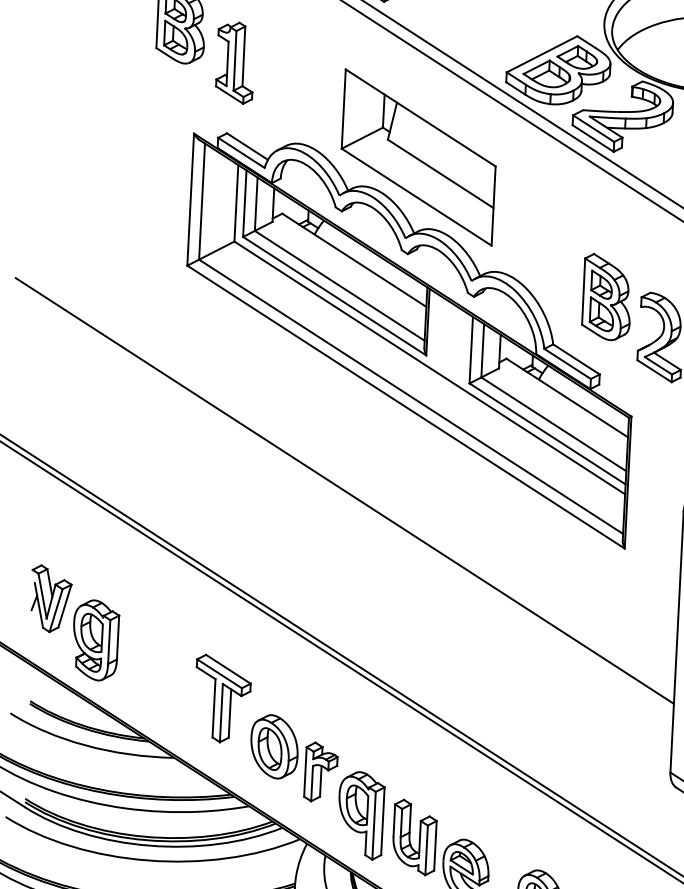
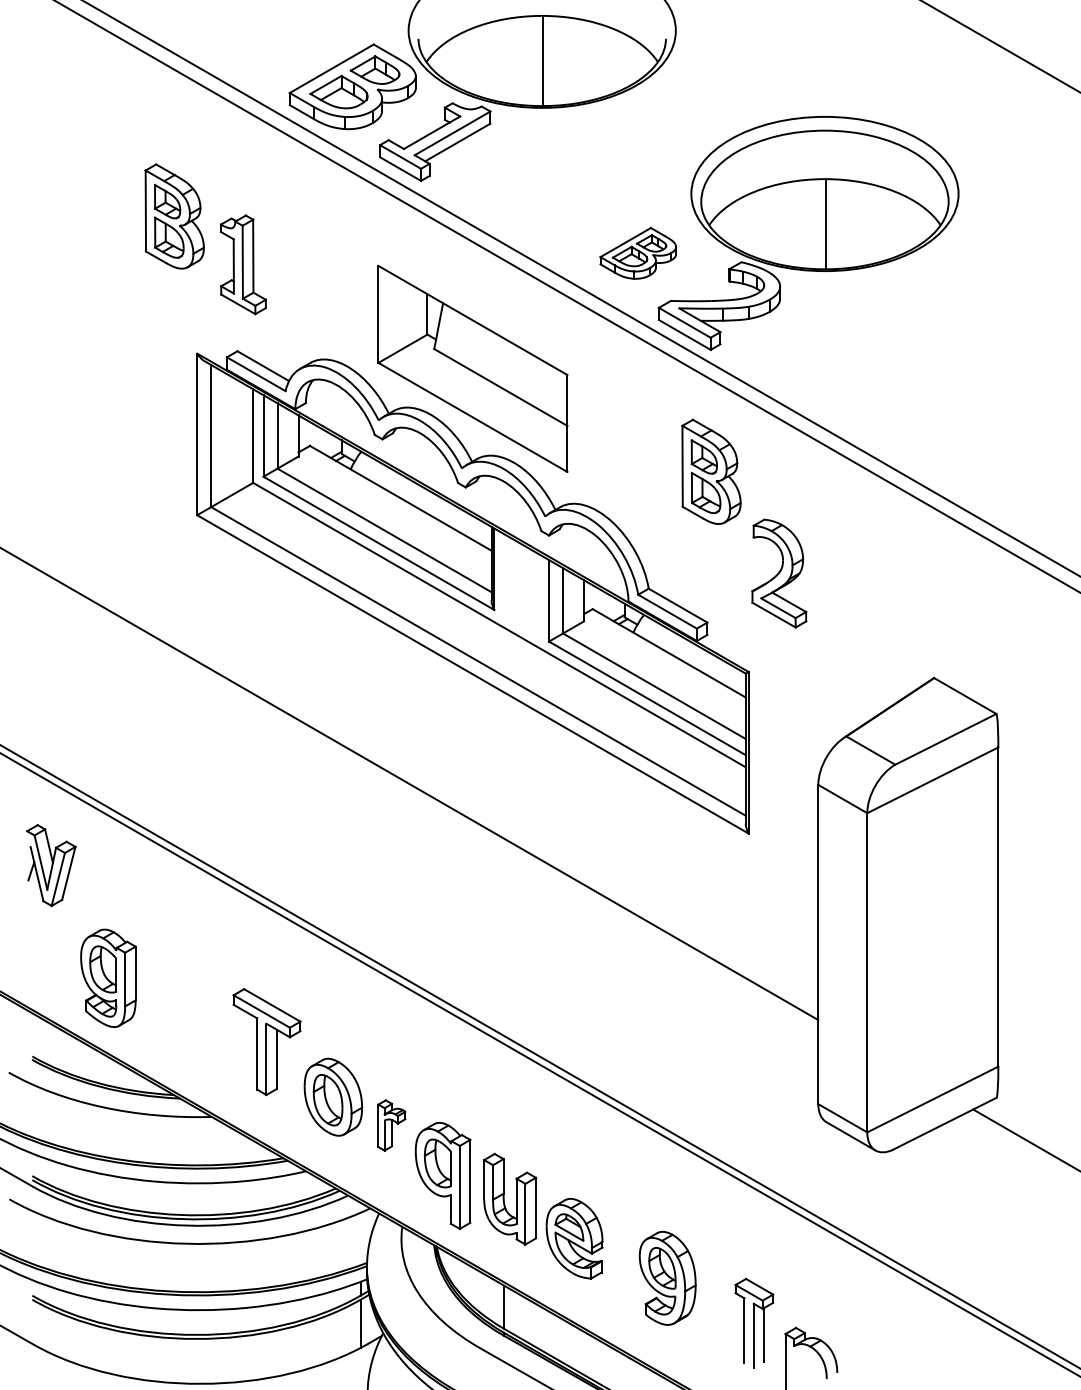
part: (558, 70) -> (638, 253), size x0.6
part: (607, 296) -> (711, 471), moved
part: (51, 598) -> (51, 865), moved
part: (320, 772) -> (391, 1125), size x0.7

